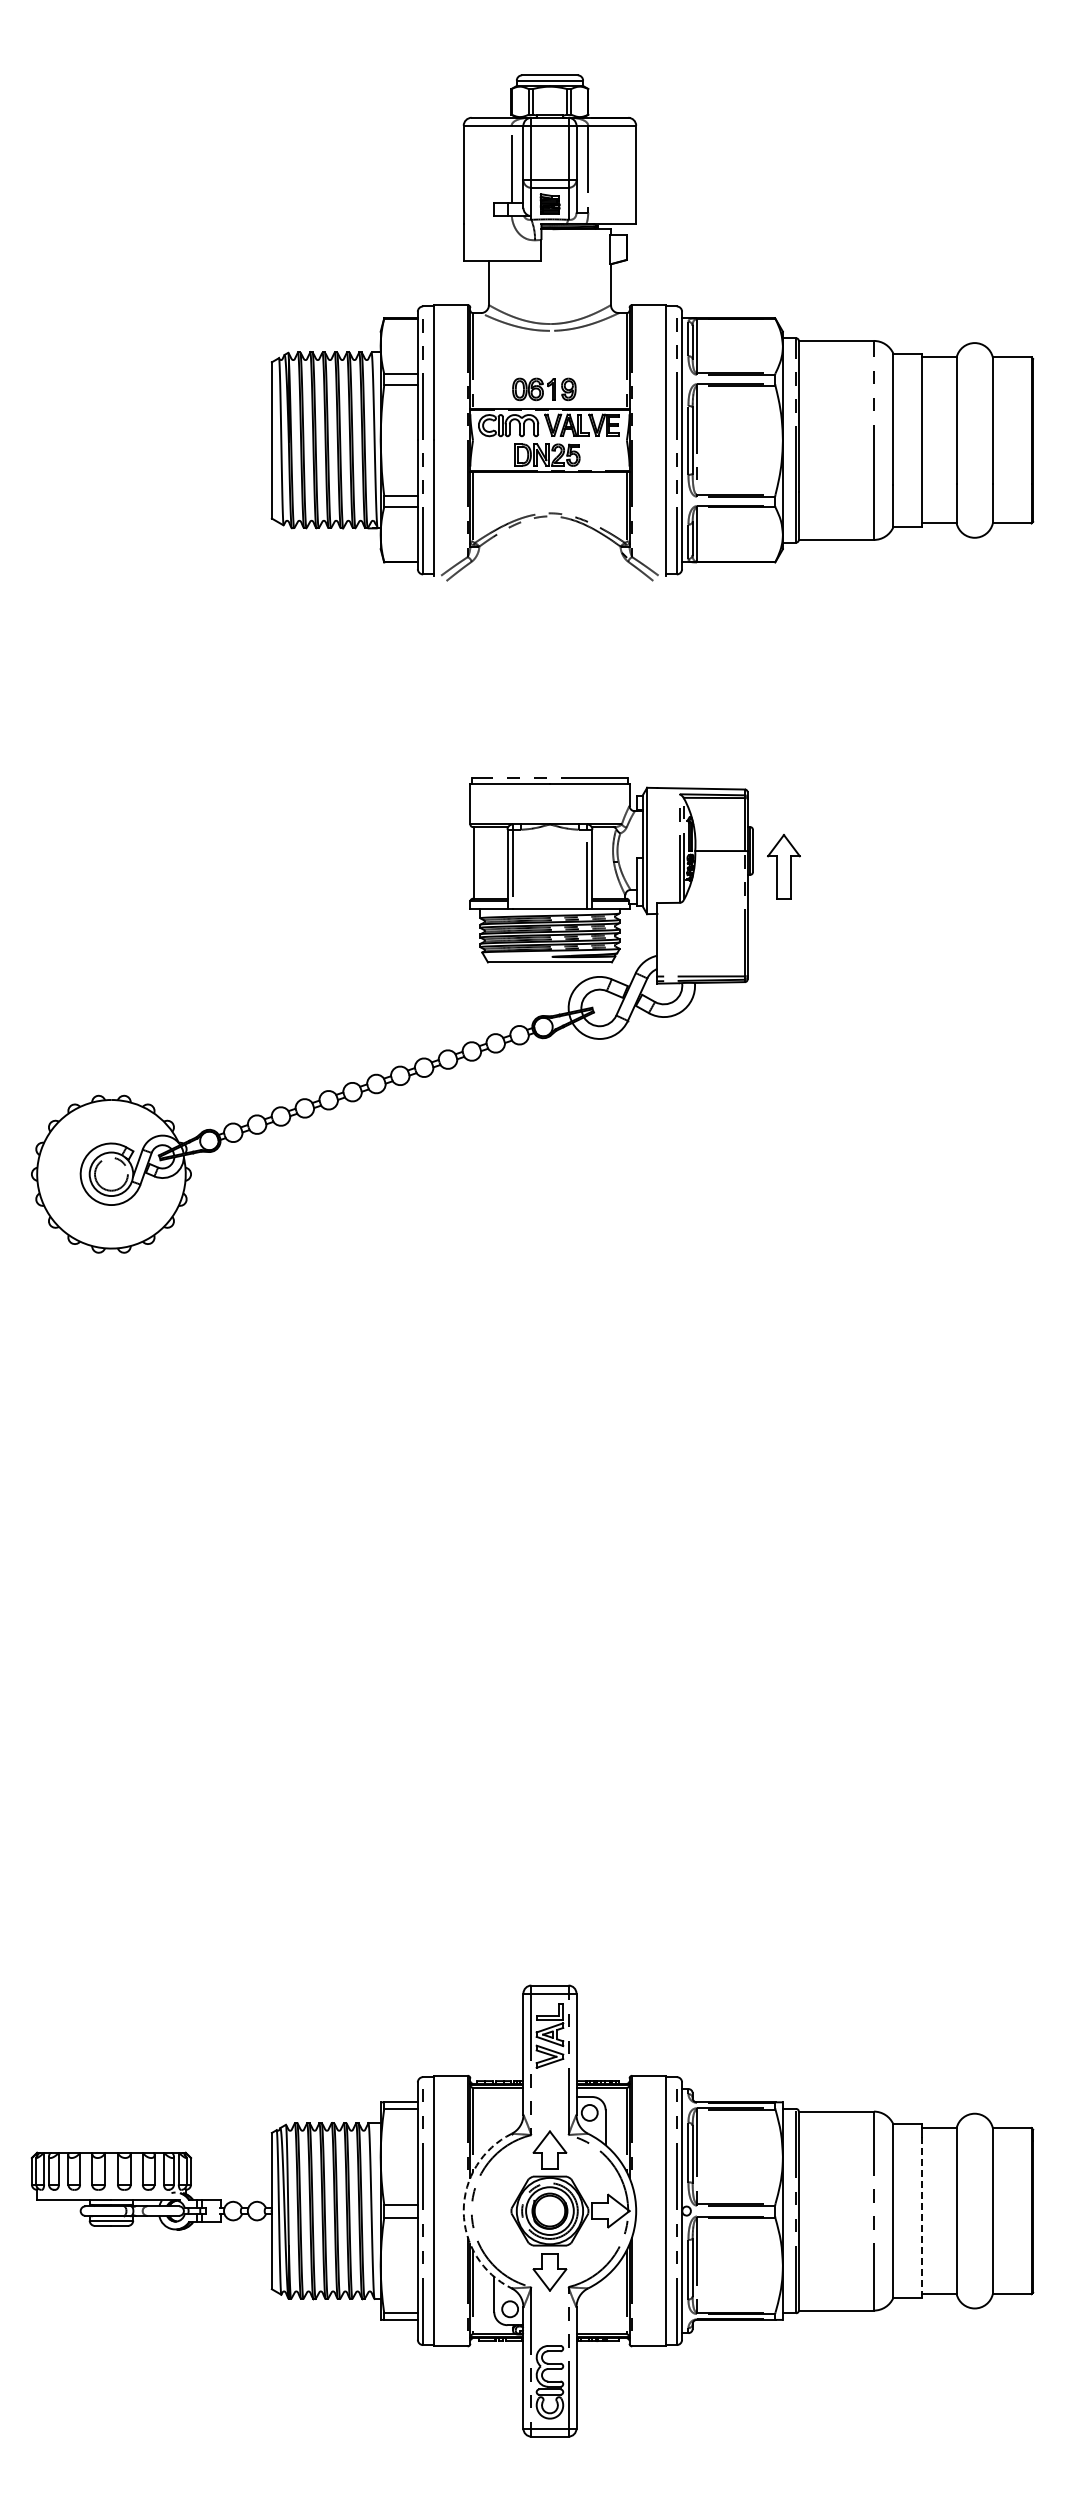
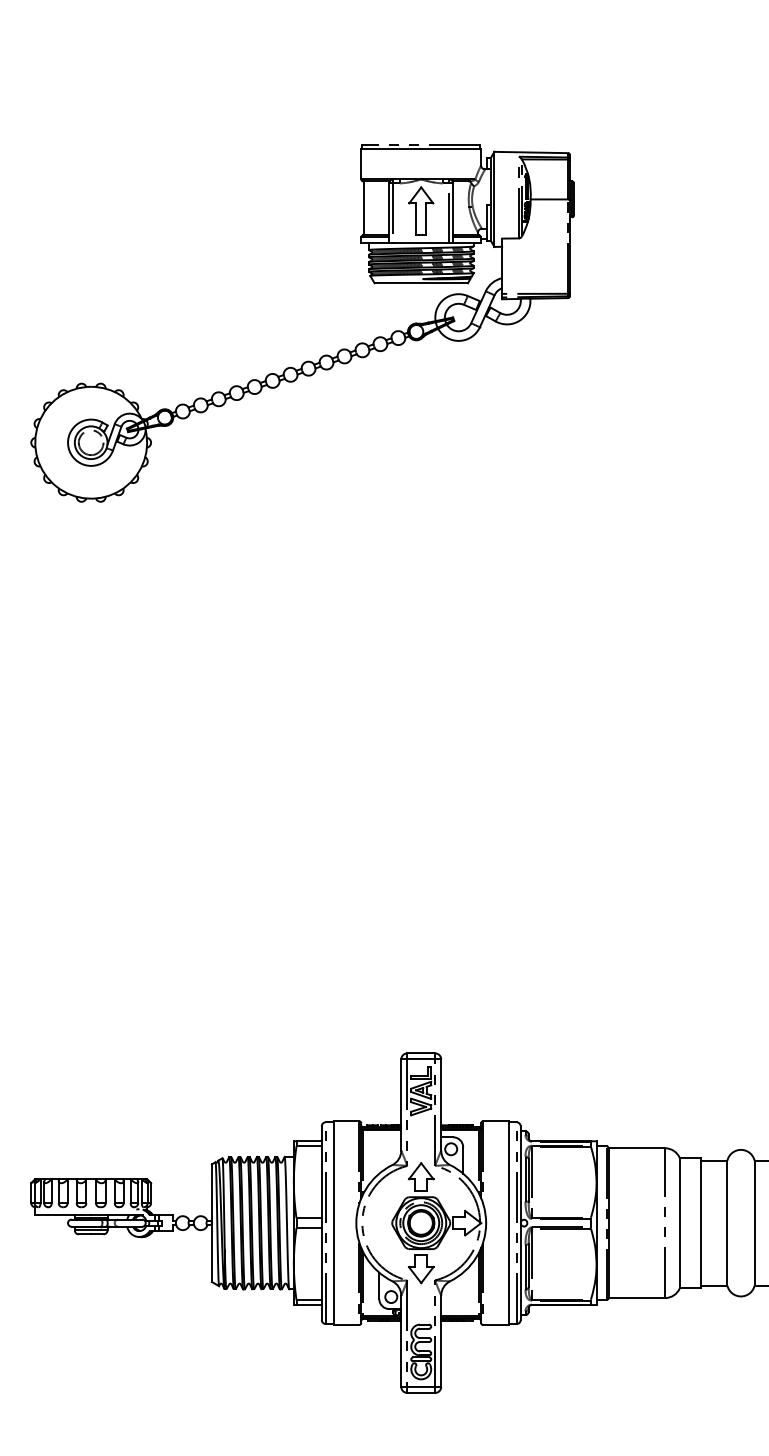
part: (783, 866) -> (420, 211), moved
arc: (463, 2211) -> (356, 1223), dashed -> solid
line: (921, 2217) -> (700, 1227), dashed -> solid

